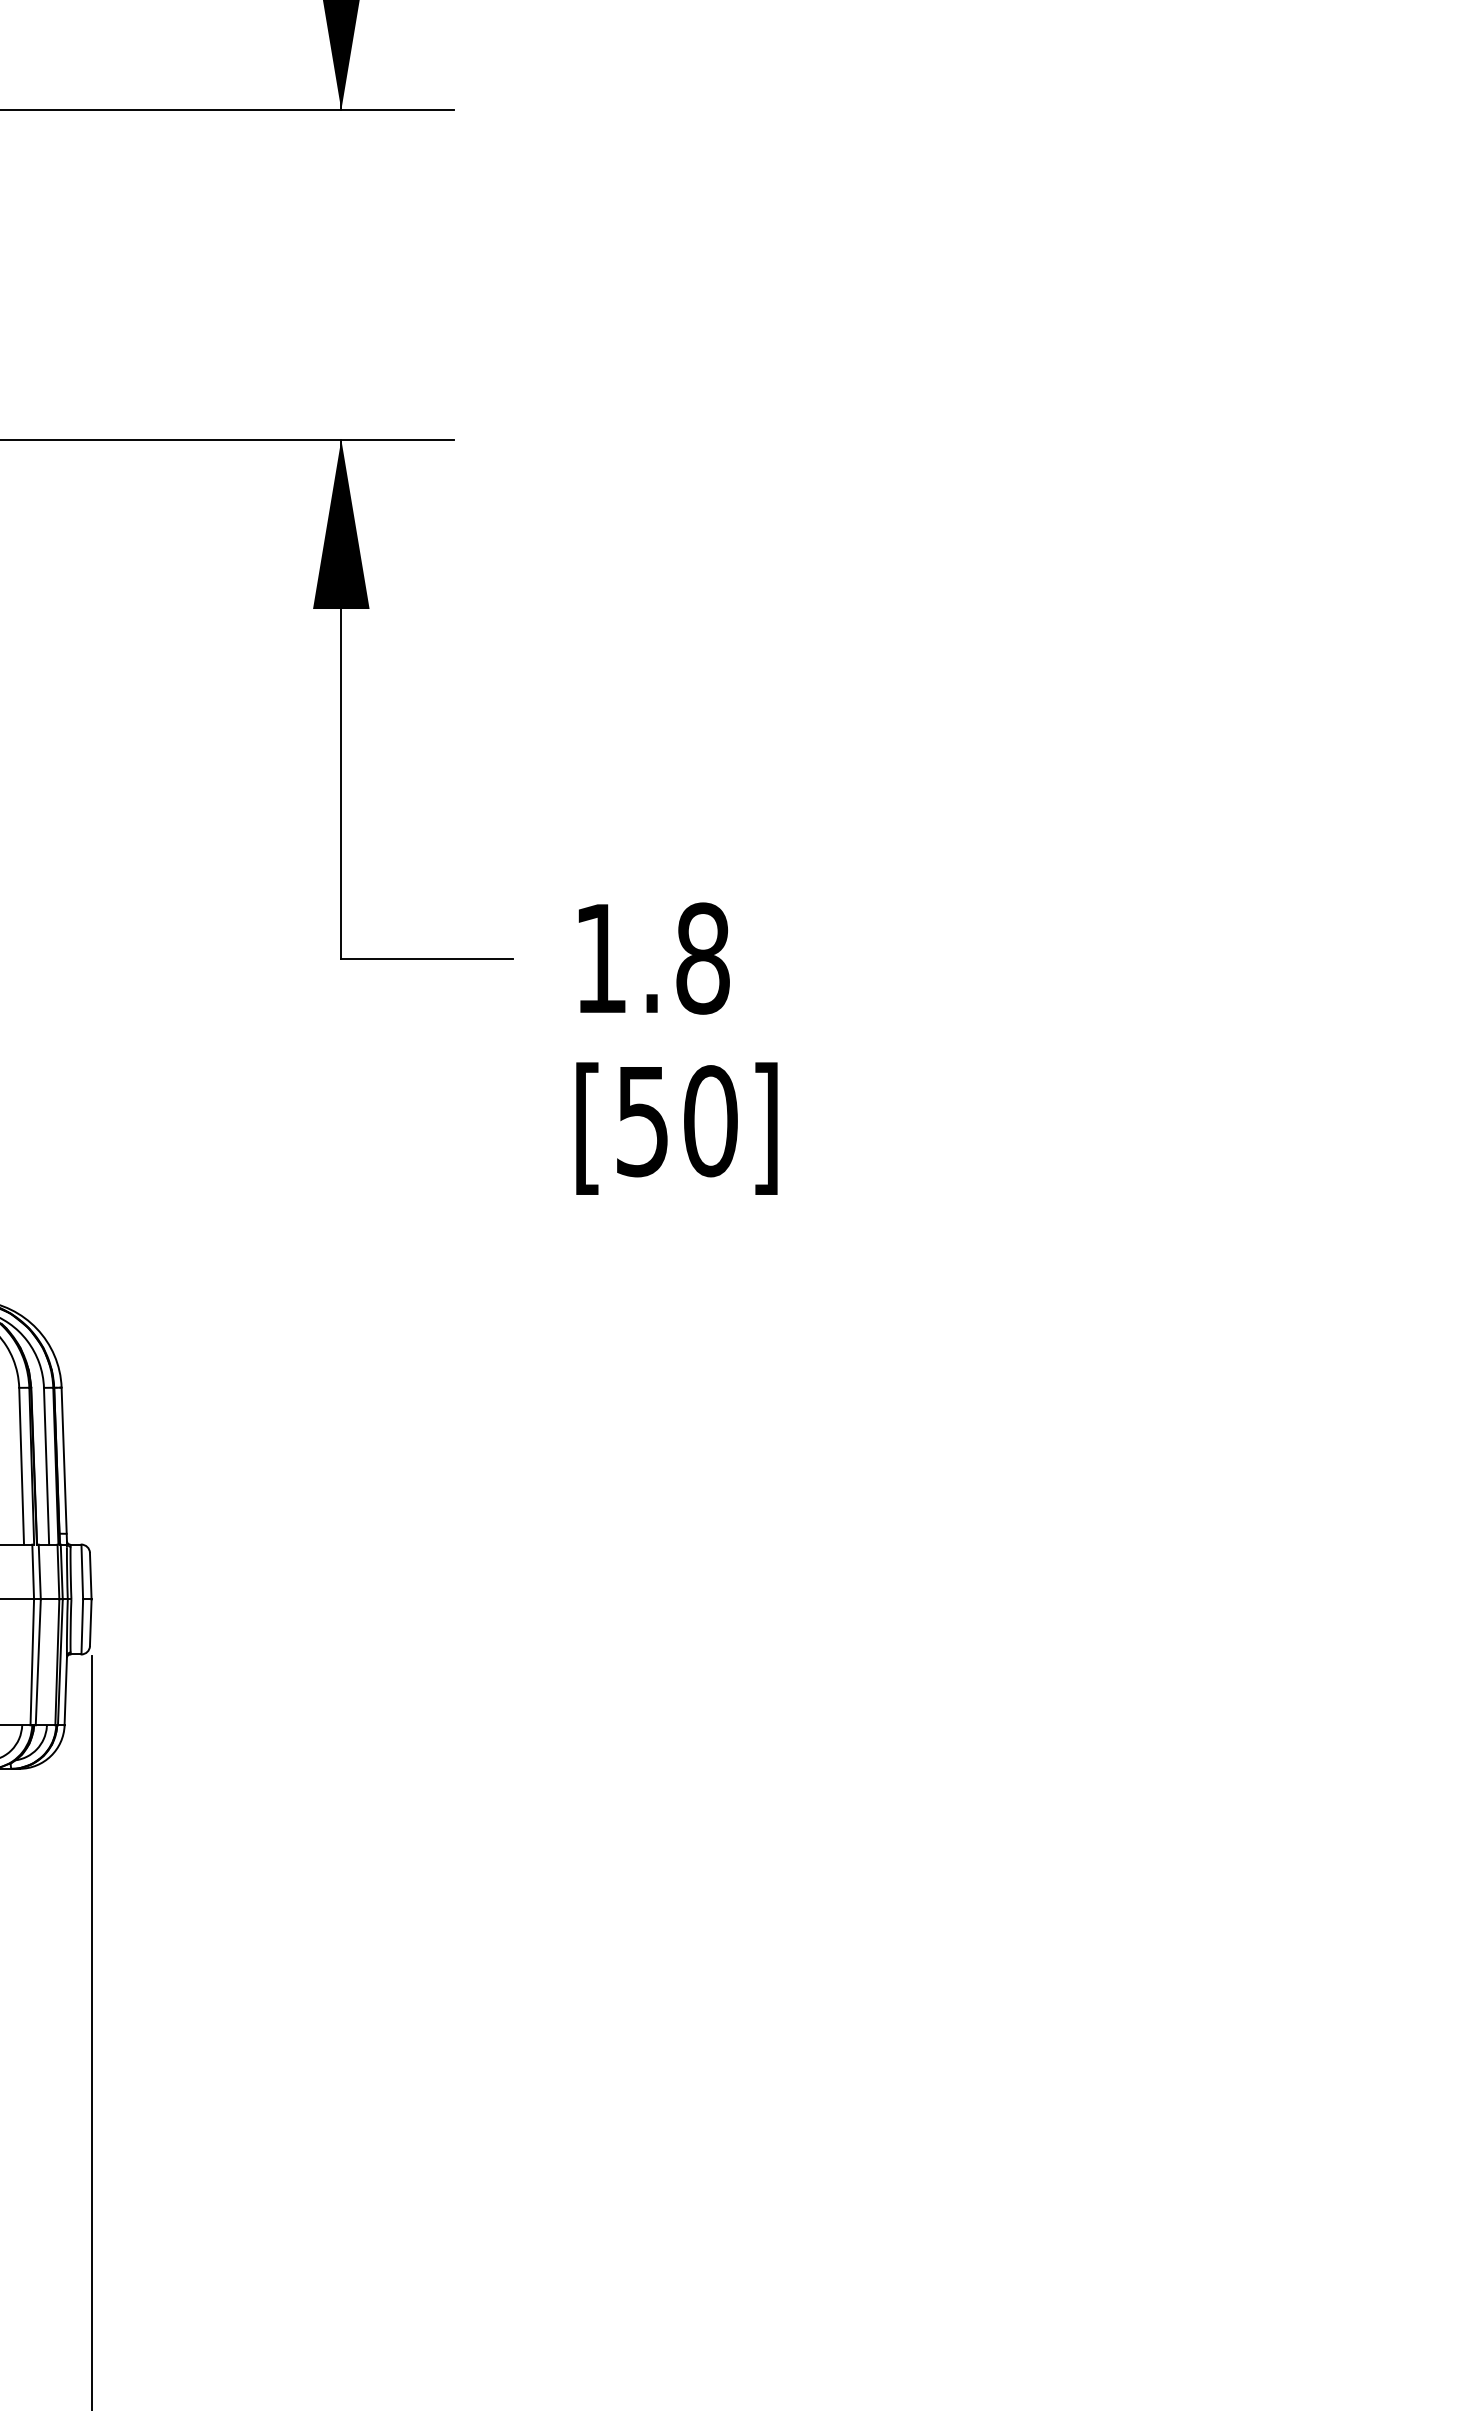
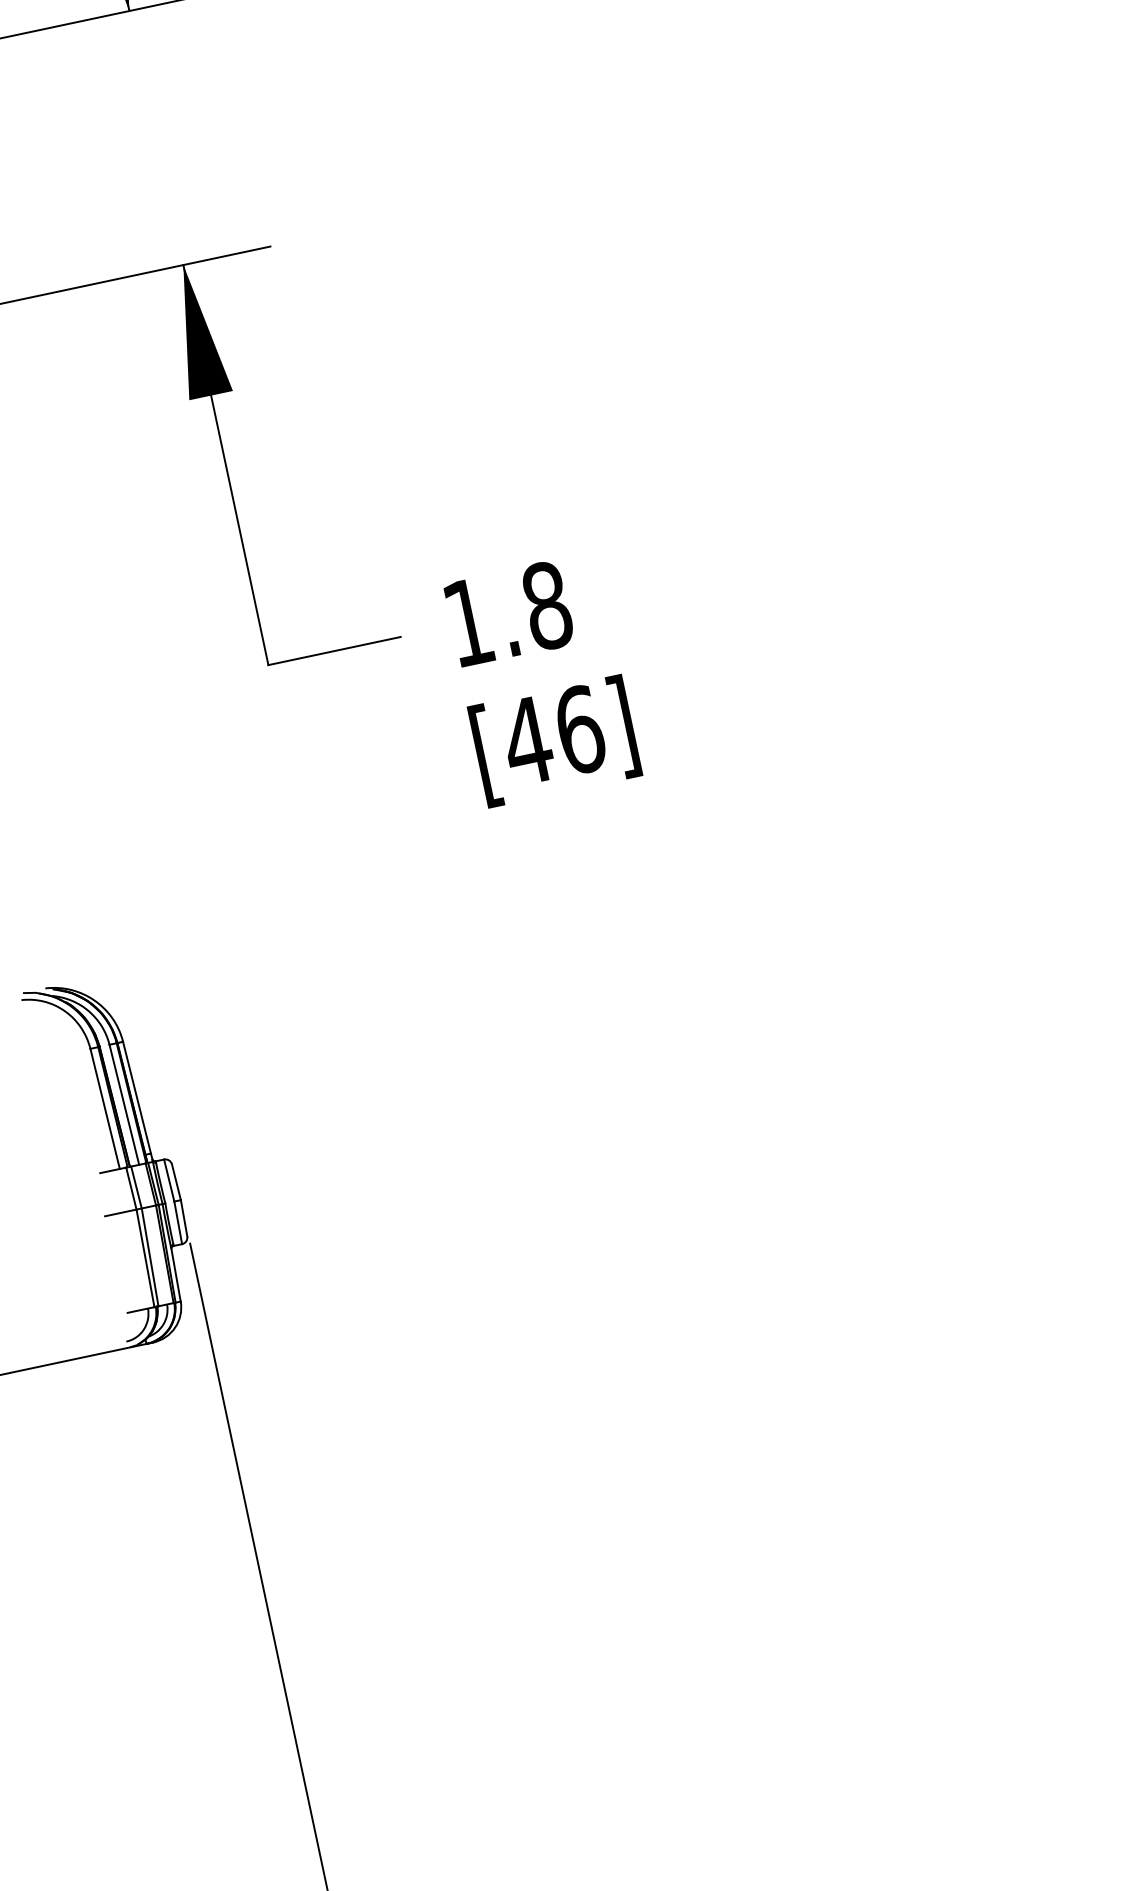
text: (676, 1121) -> (553, 735), [50] -> [46]

